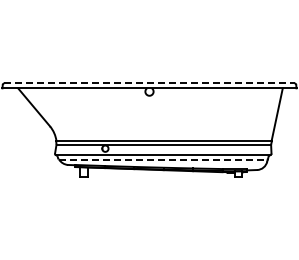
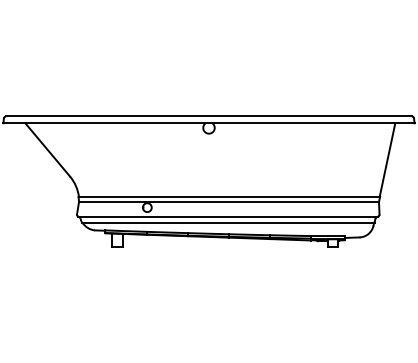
line: (149, 83) -> (209, 116), dashed -> solid
line: (163, 159) -> (228, 222), dashed -> solid

